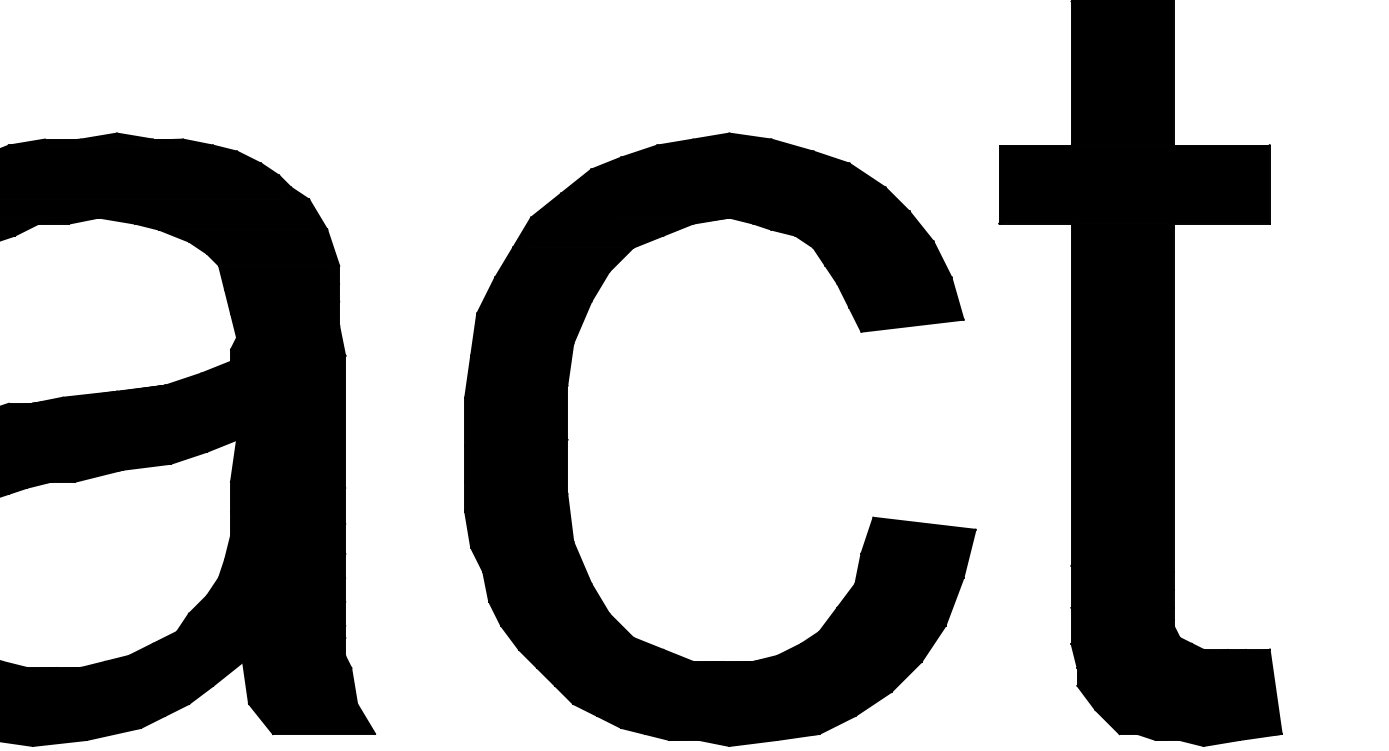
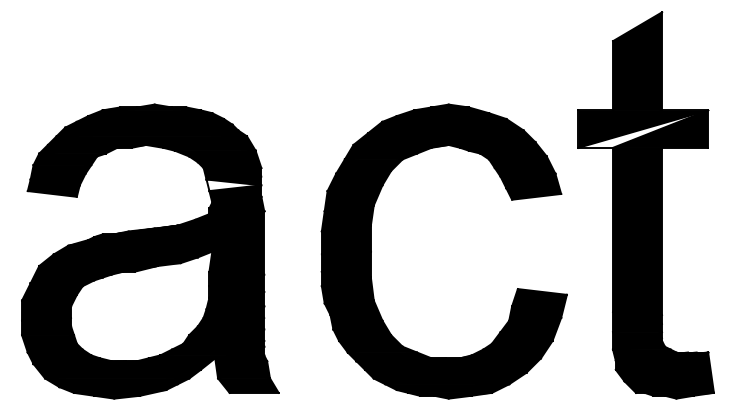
fill: (1135, 183) -> (643, 128), removed
fill: (281, 302) -> (233, 185), removed

